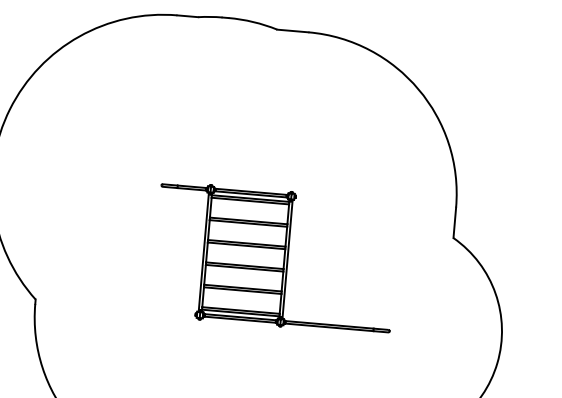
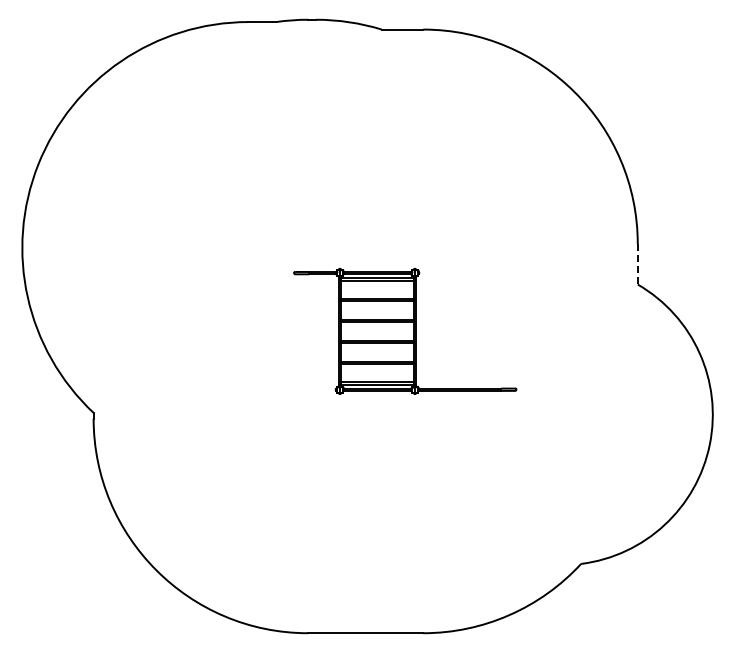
line: (454, 222) -> (637, 264), solid -> dashed
part: (274, 258) -> (404, 331), size x0.7

